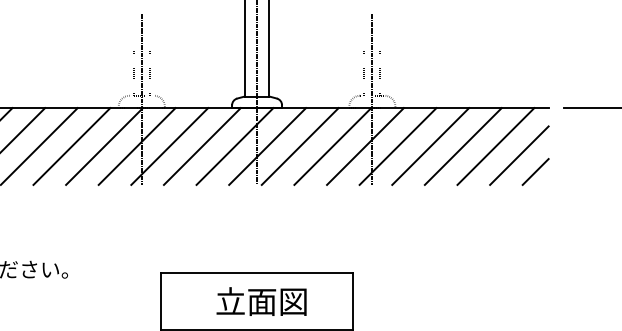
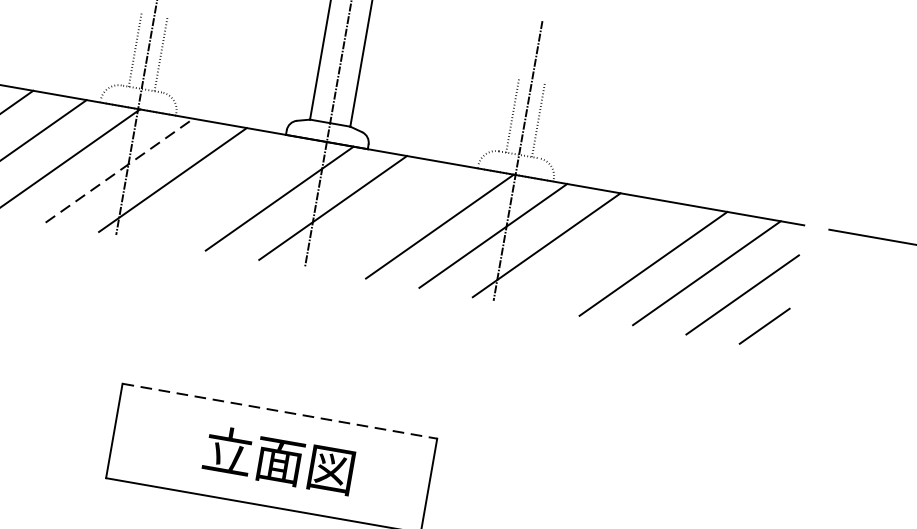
line: (137, 146) -> (120, 170), solid -> dashed
line: (201, 146) -> (224, 189), removed
line: (299, 146) -> (385, 217), removed
line: (430, 146) -> (599, 254), removed
line: (257, 272) -> (280, 411), solid -> dashed

